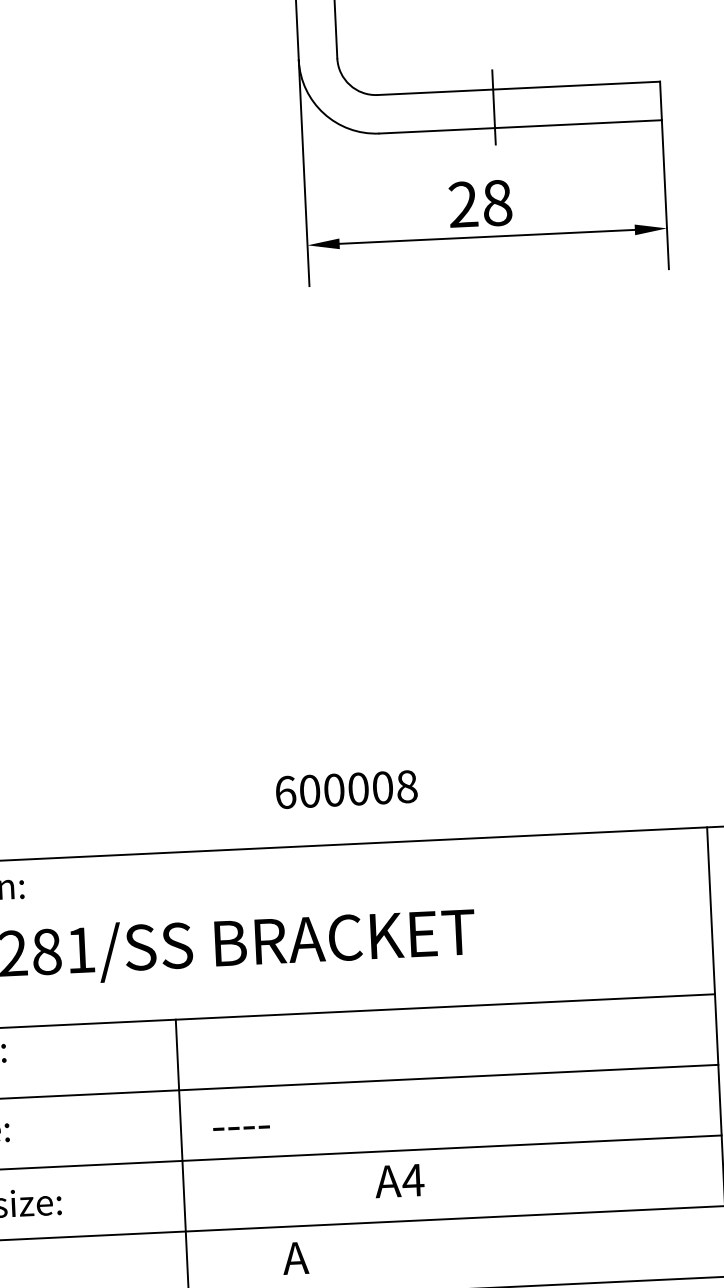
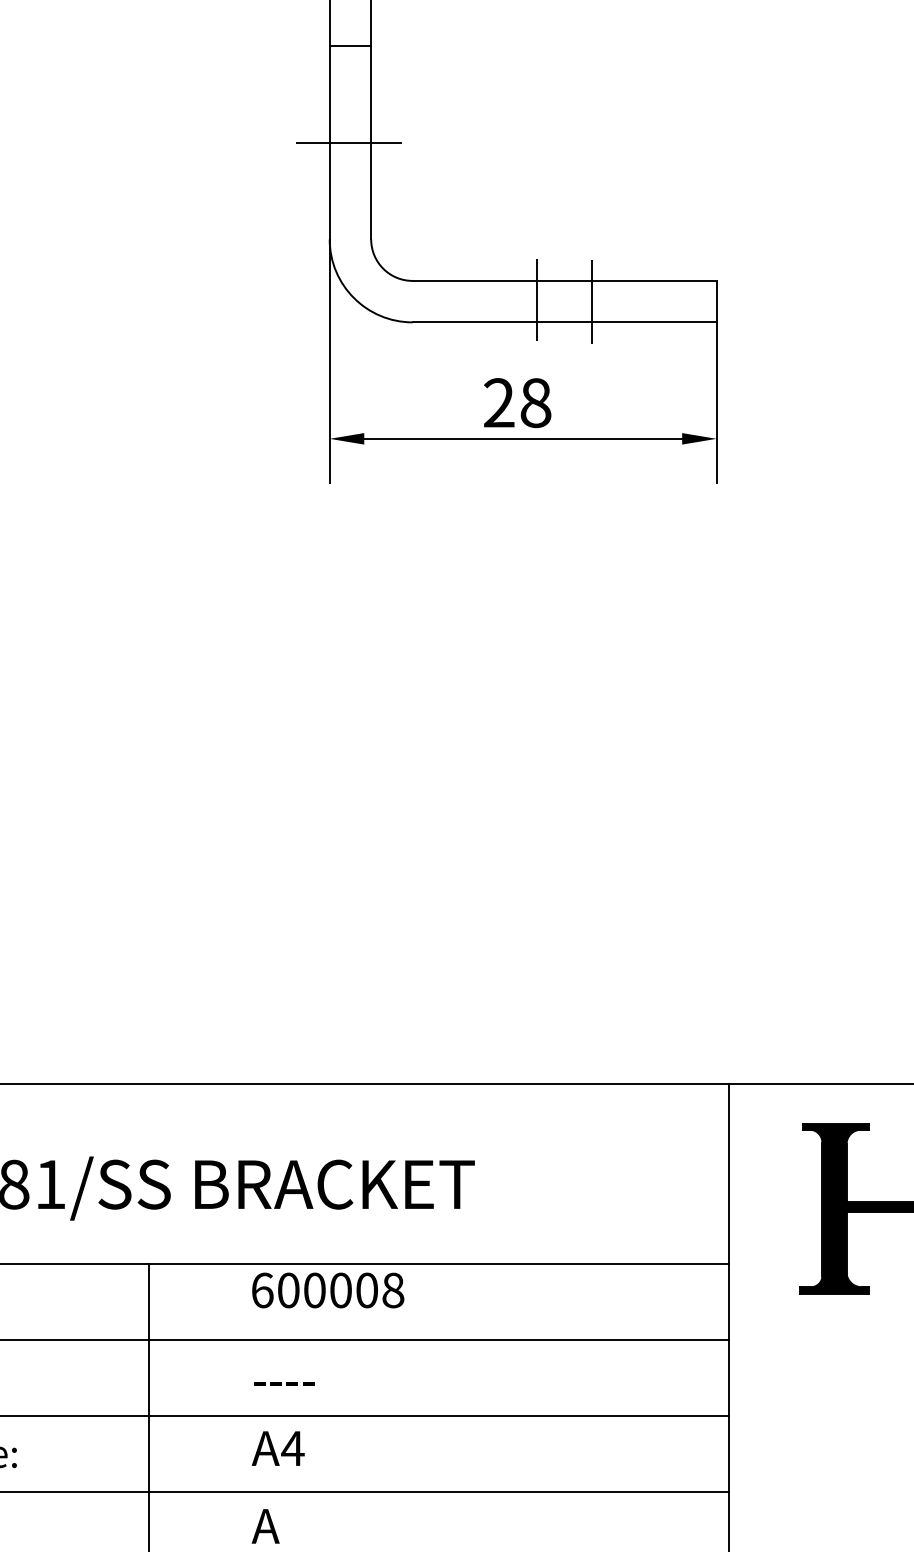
line: (545, 106) -> (592, 301), added
text: (346, 789) -> (328, 1290), moved
text: (241, 1127) -> (284, 1383), moved
text: (398, 1180) -> (277, 1448), moved

